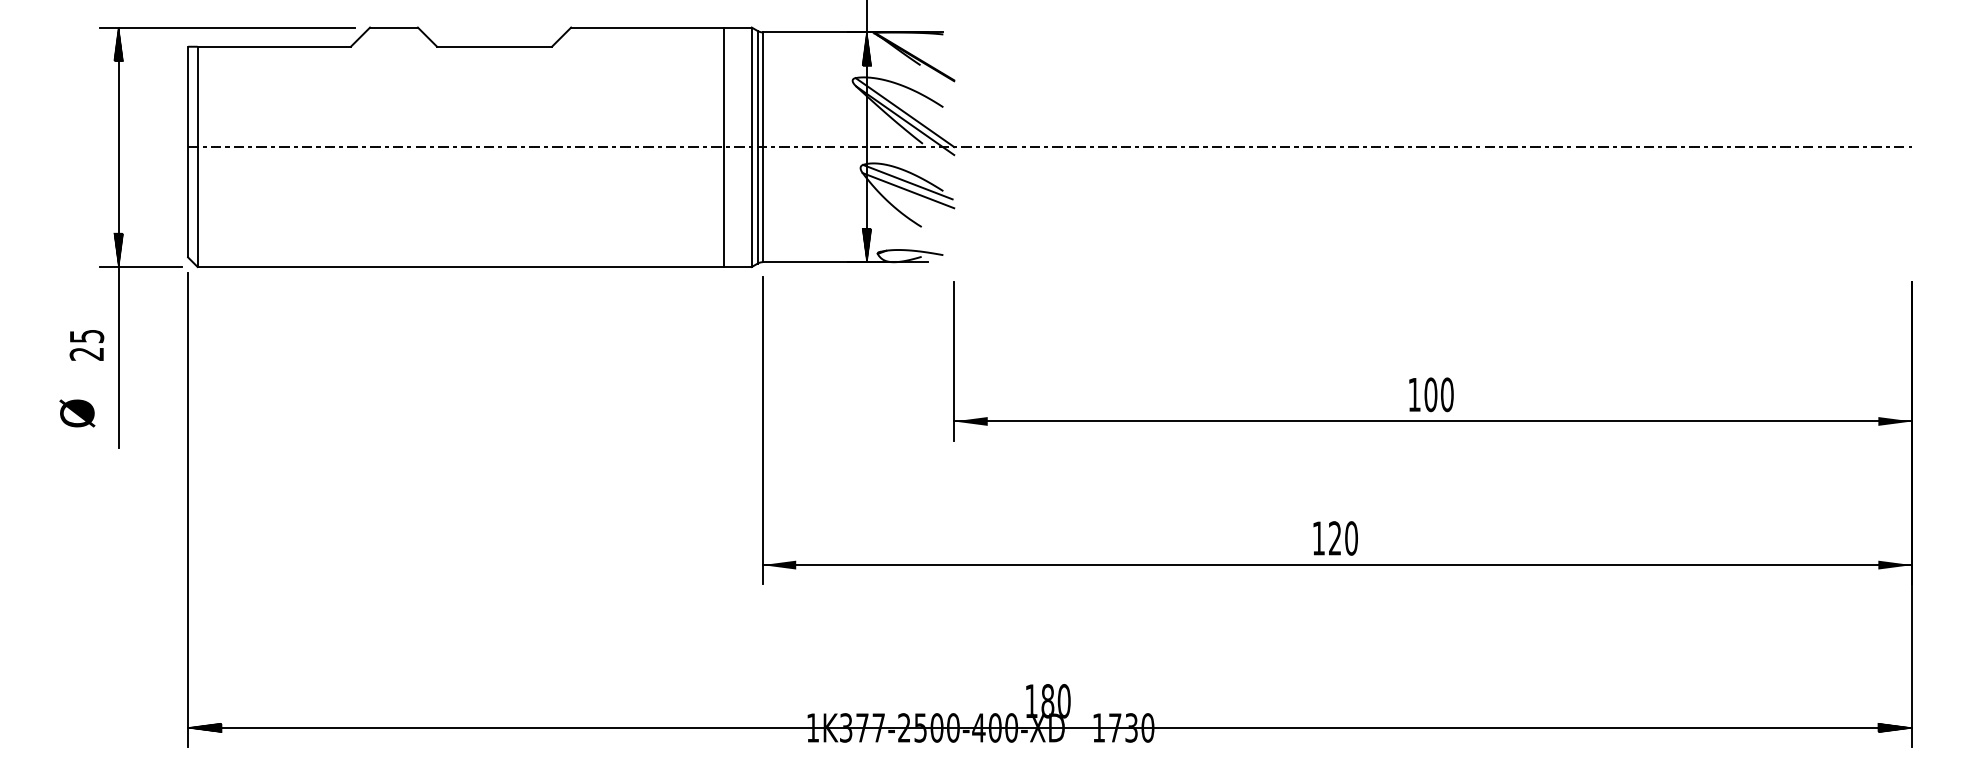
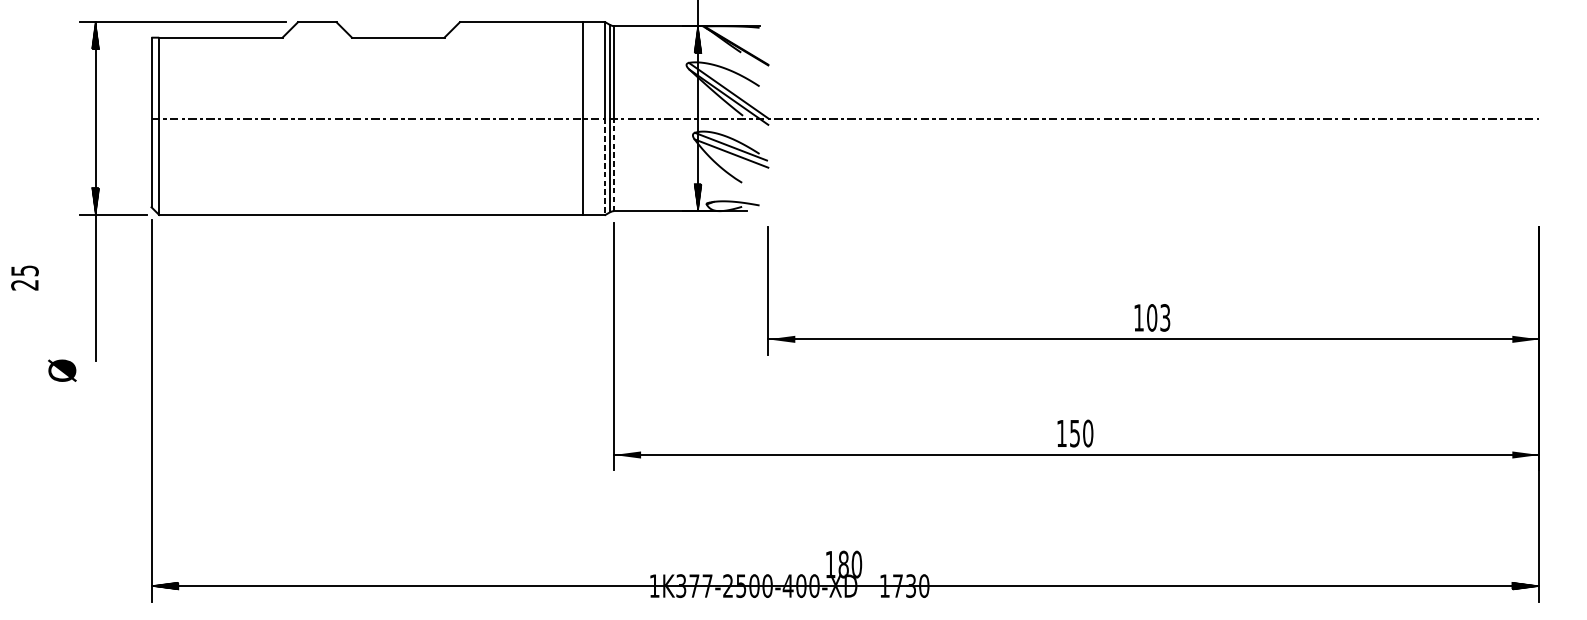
line: (762, 204) -> (613, 164), solid -> dashed
line: (751, 207) -> (605, 167), solid -> dashed
text: (86, 345) -> (24, 278), moved
text: (1447, 394) -> (1165, 317), 100 -> 103
text: (77, 413) -> (62, 370), moved
text: (1335, 538) -> (1075, 433), 120 -> 150

